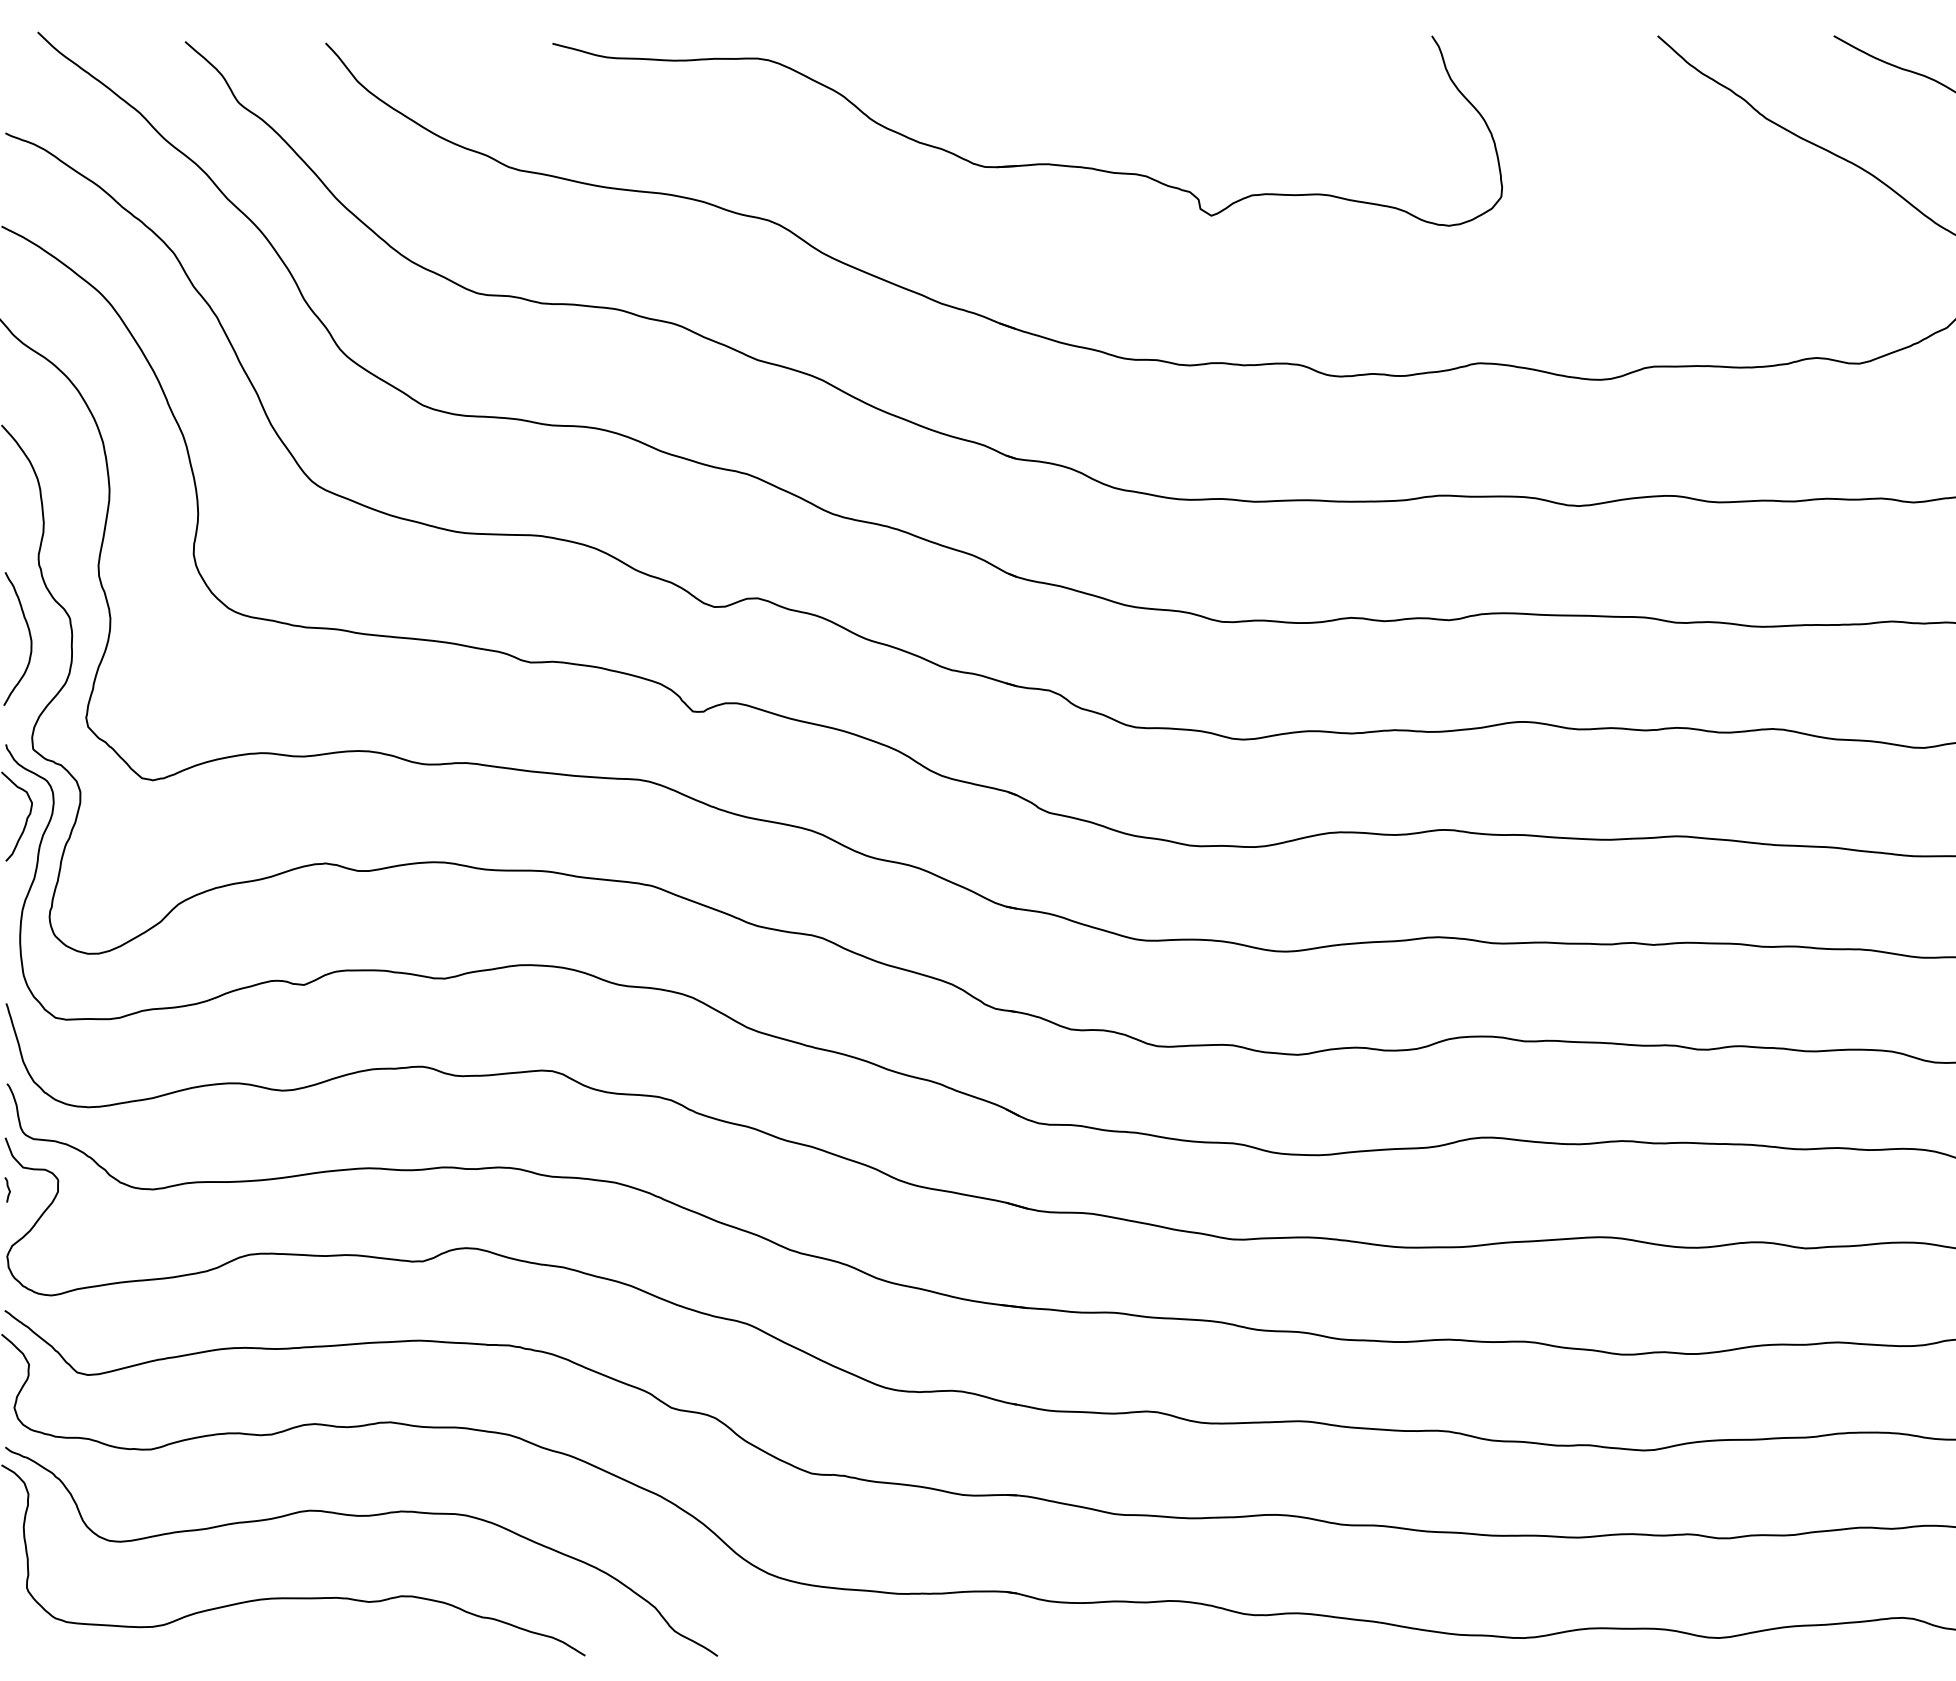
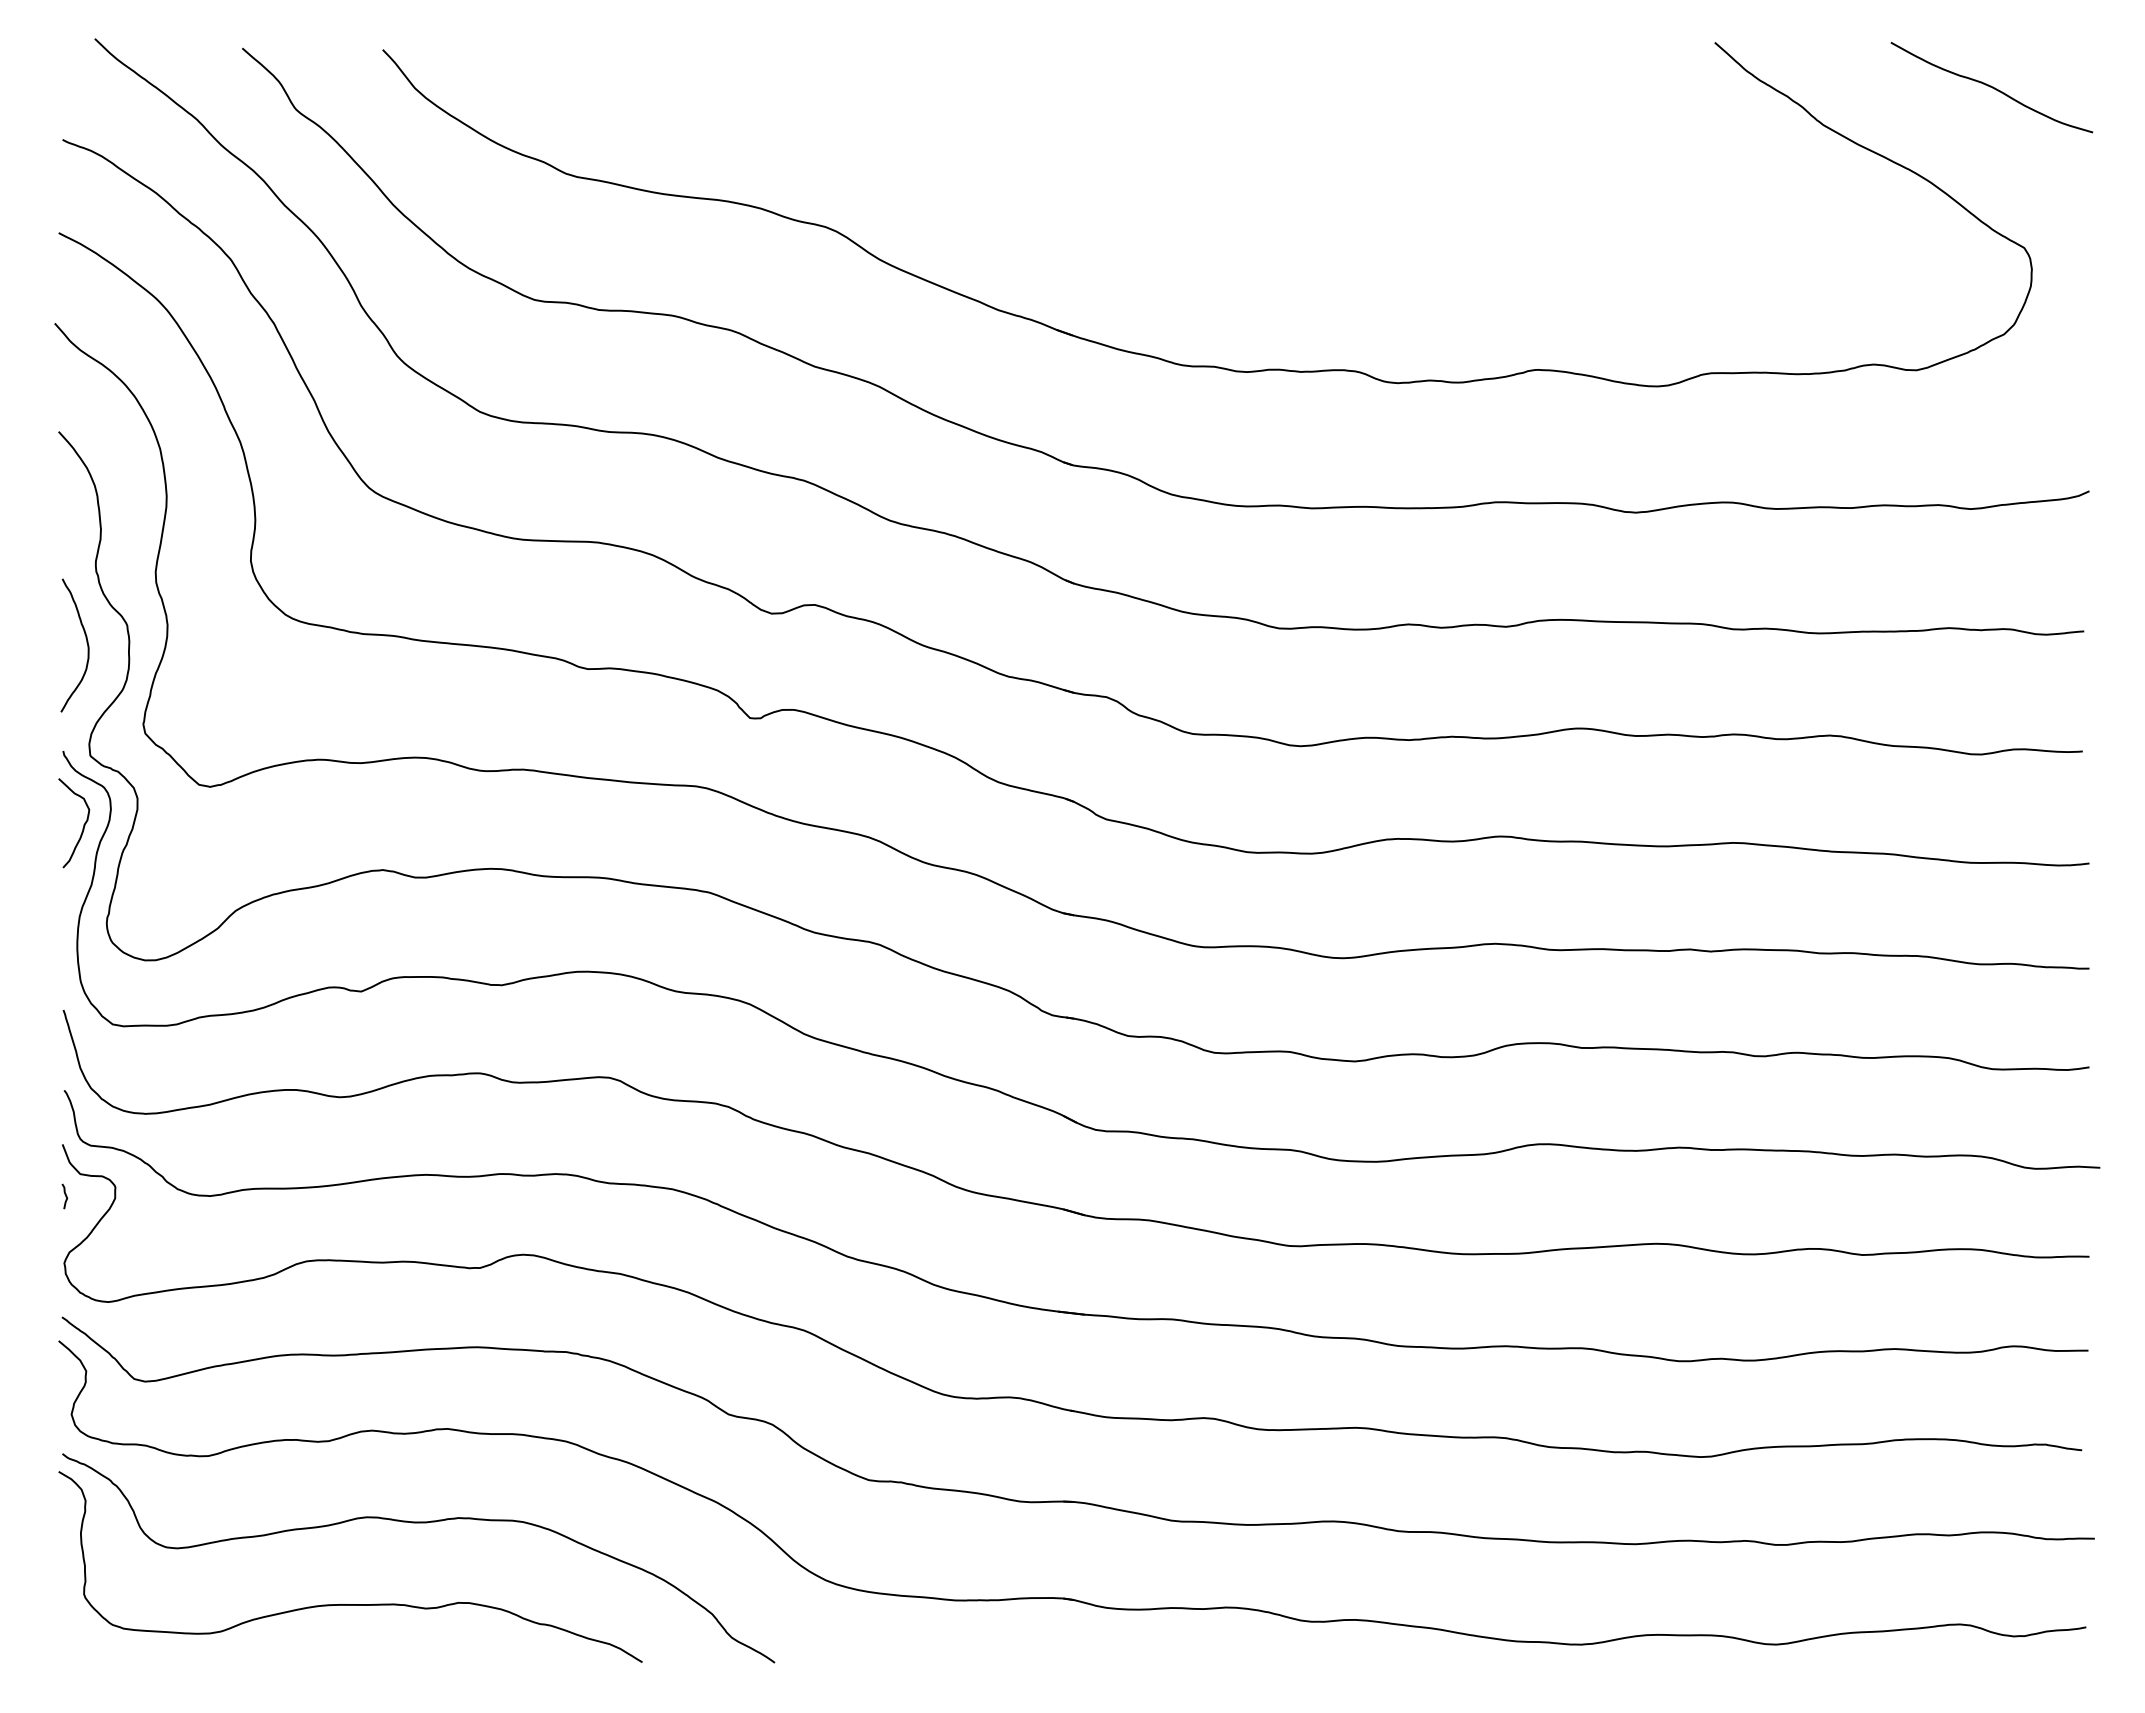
part: (1028, 163) -> (1085, 170), removed

